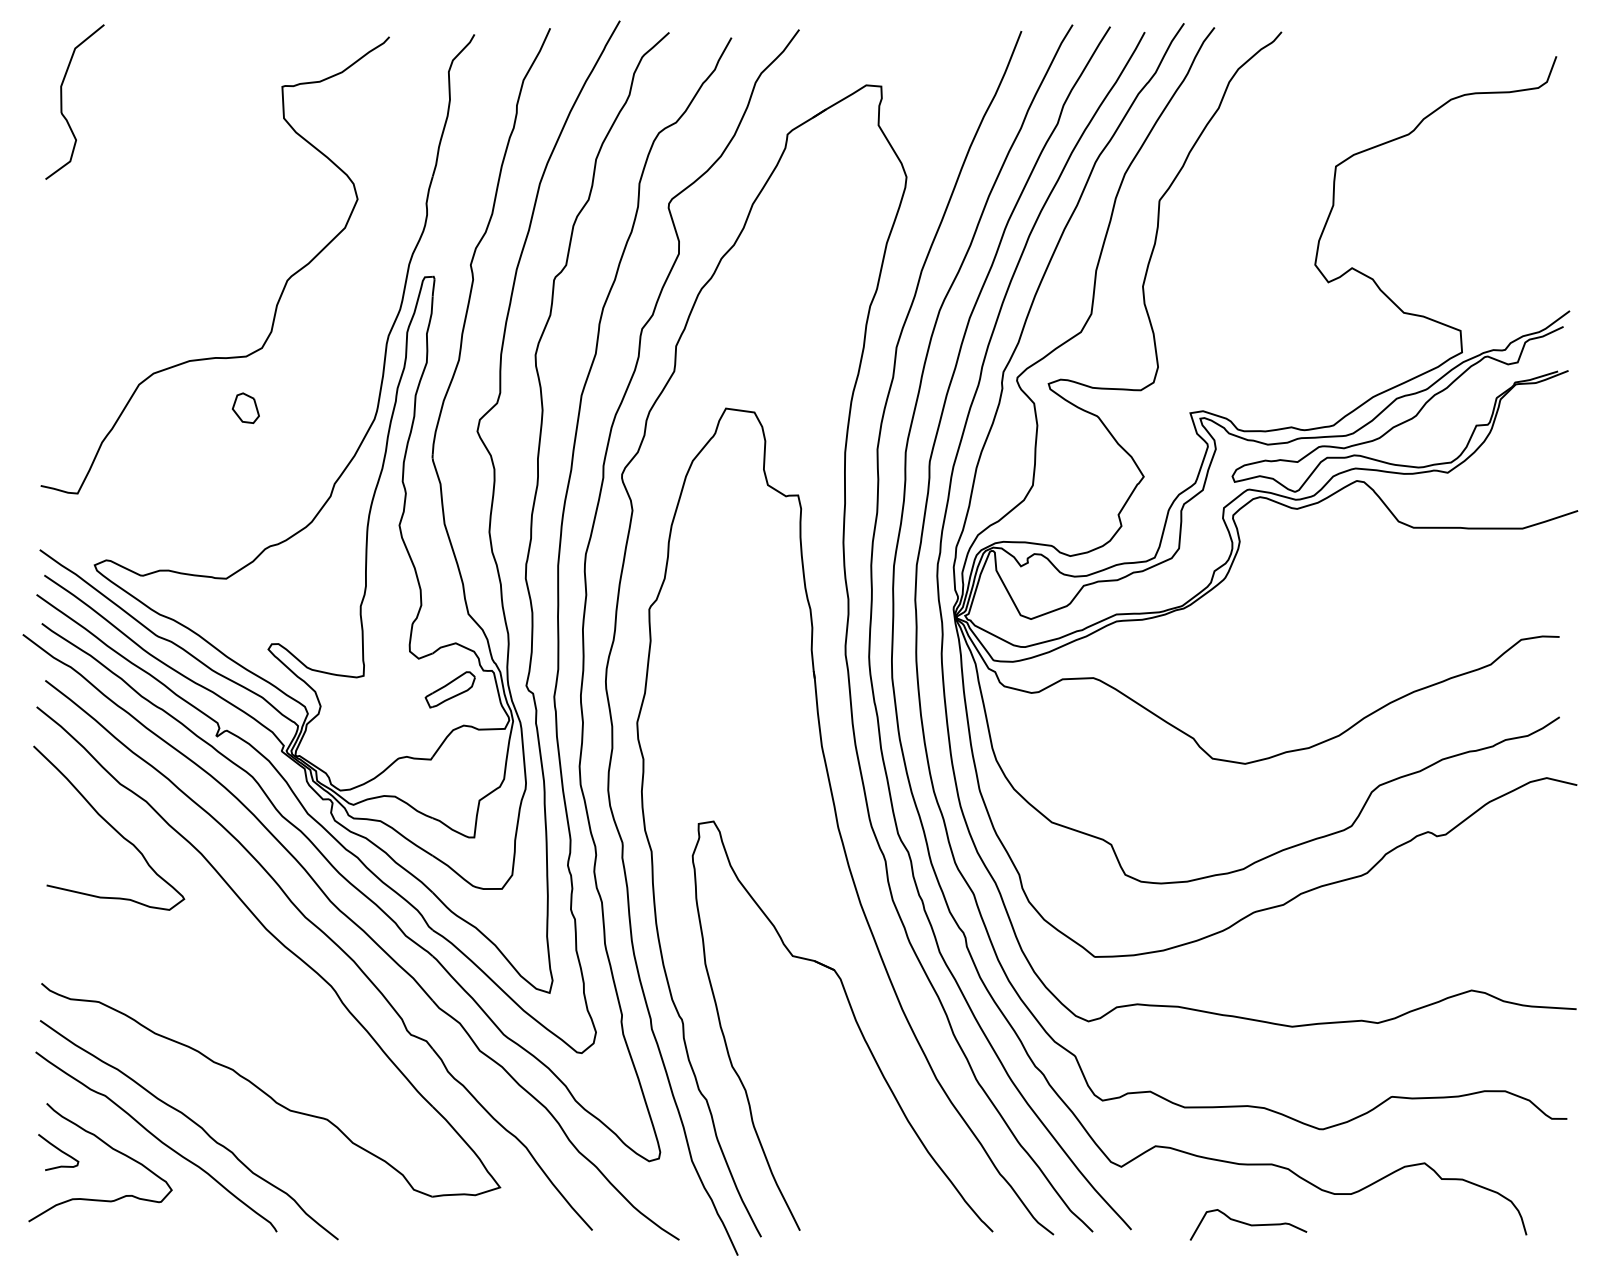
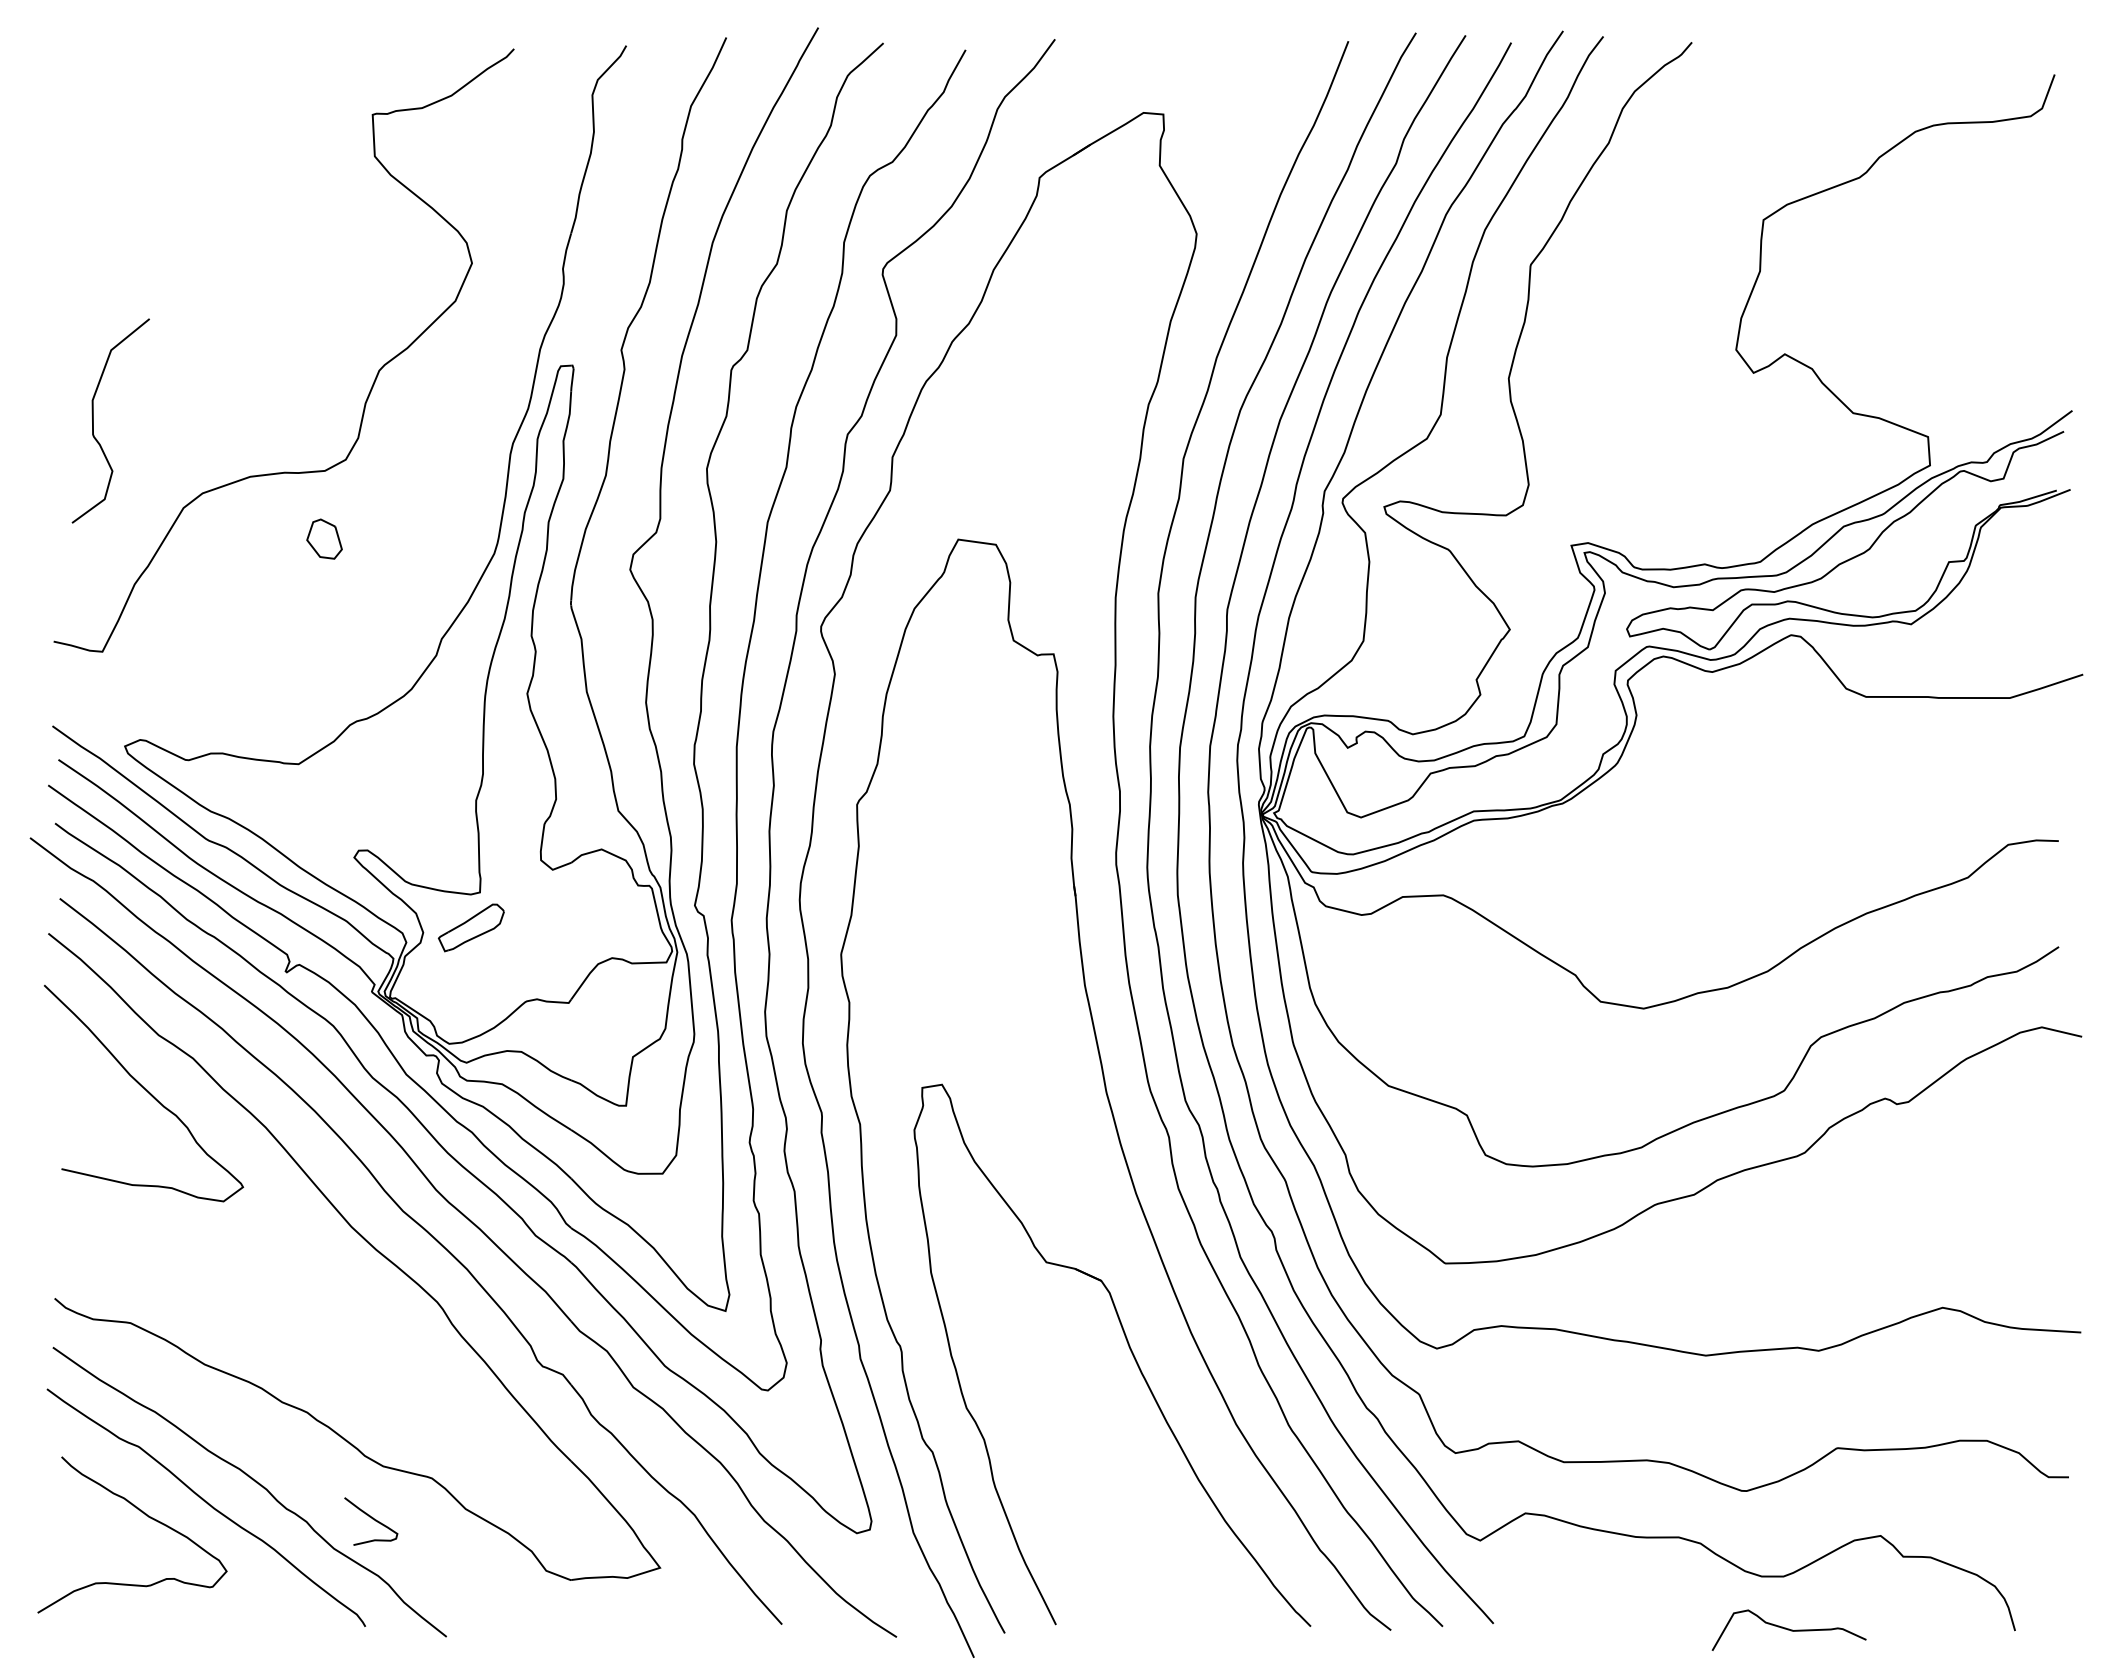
curve: (61, 101) -> (93, 420), moved
part: (449, 689) -> (470, 927), moved
curve: (59, 1150) -> (372, 1519), moved
curve: (1248, 1224) -> (1788, 1629), moved

